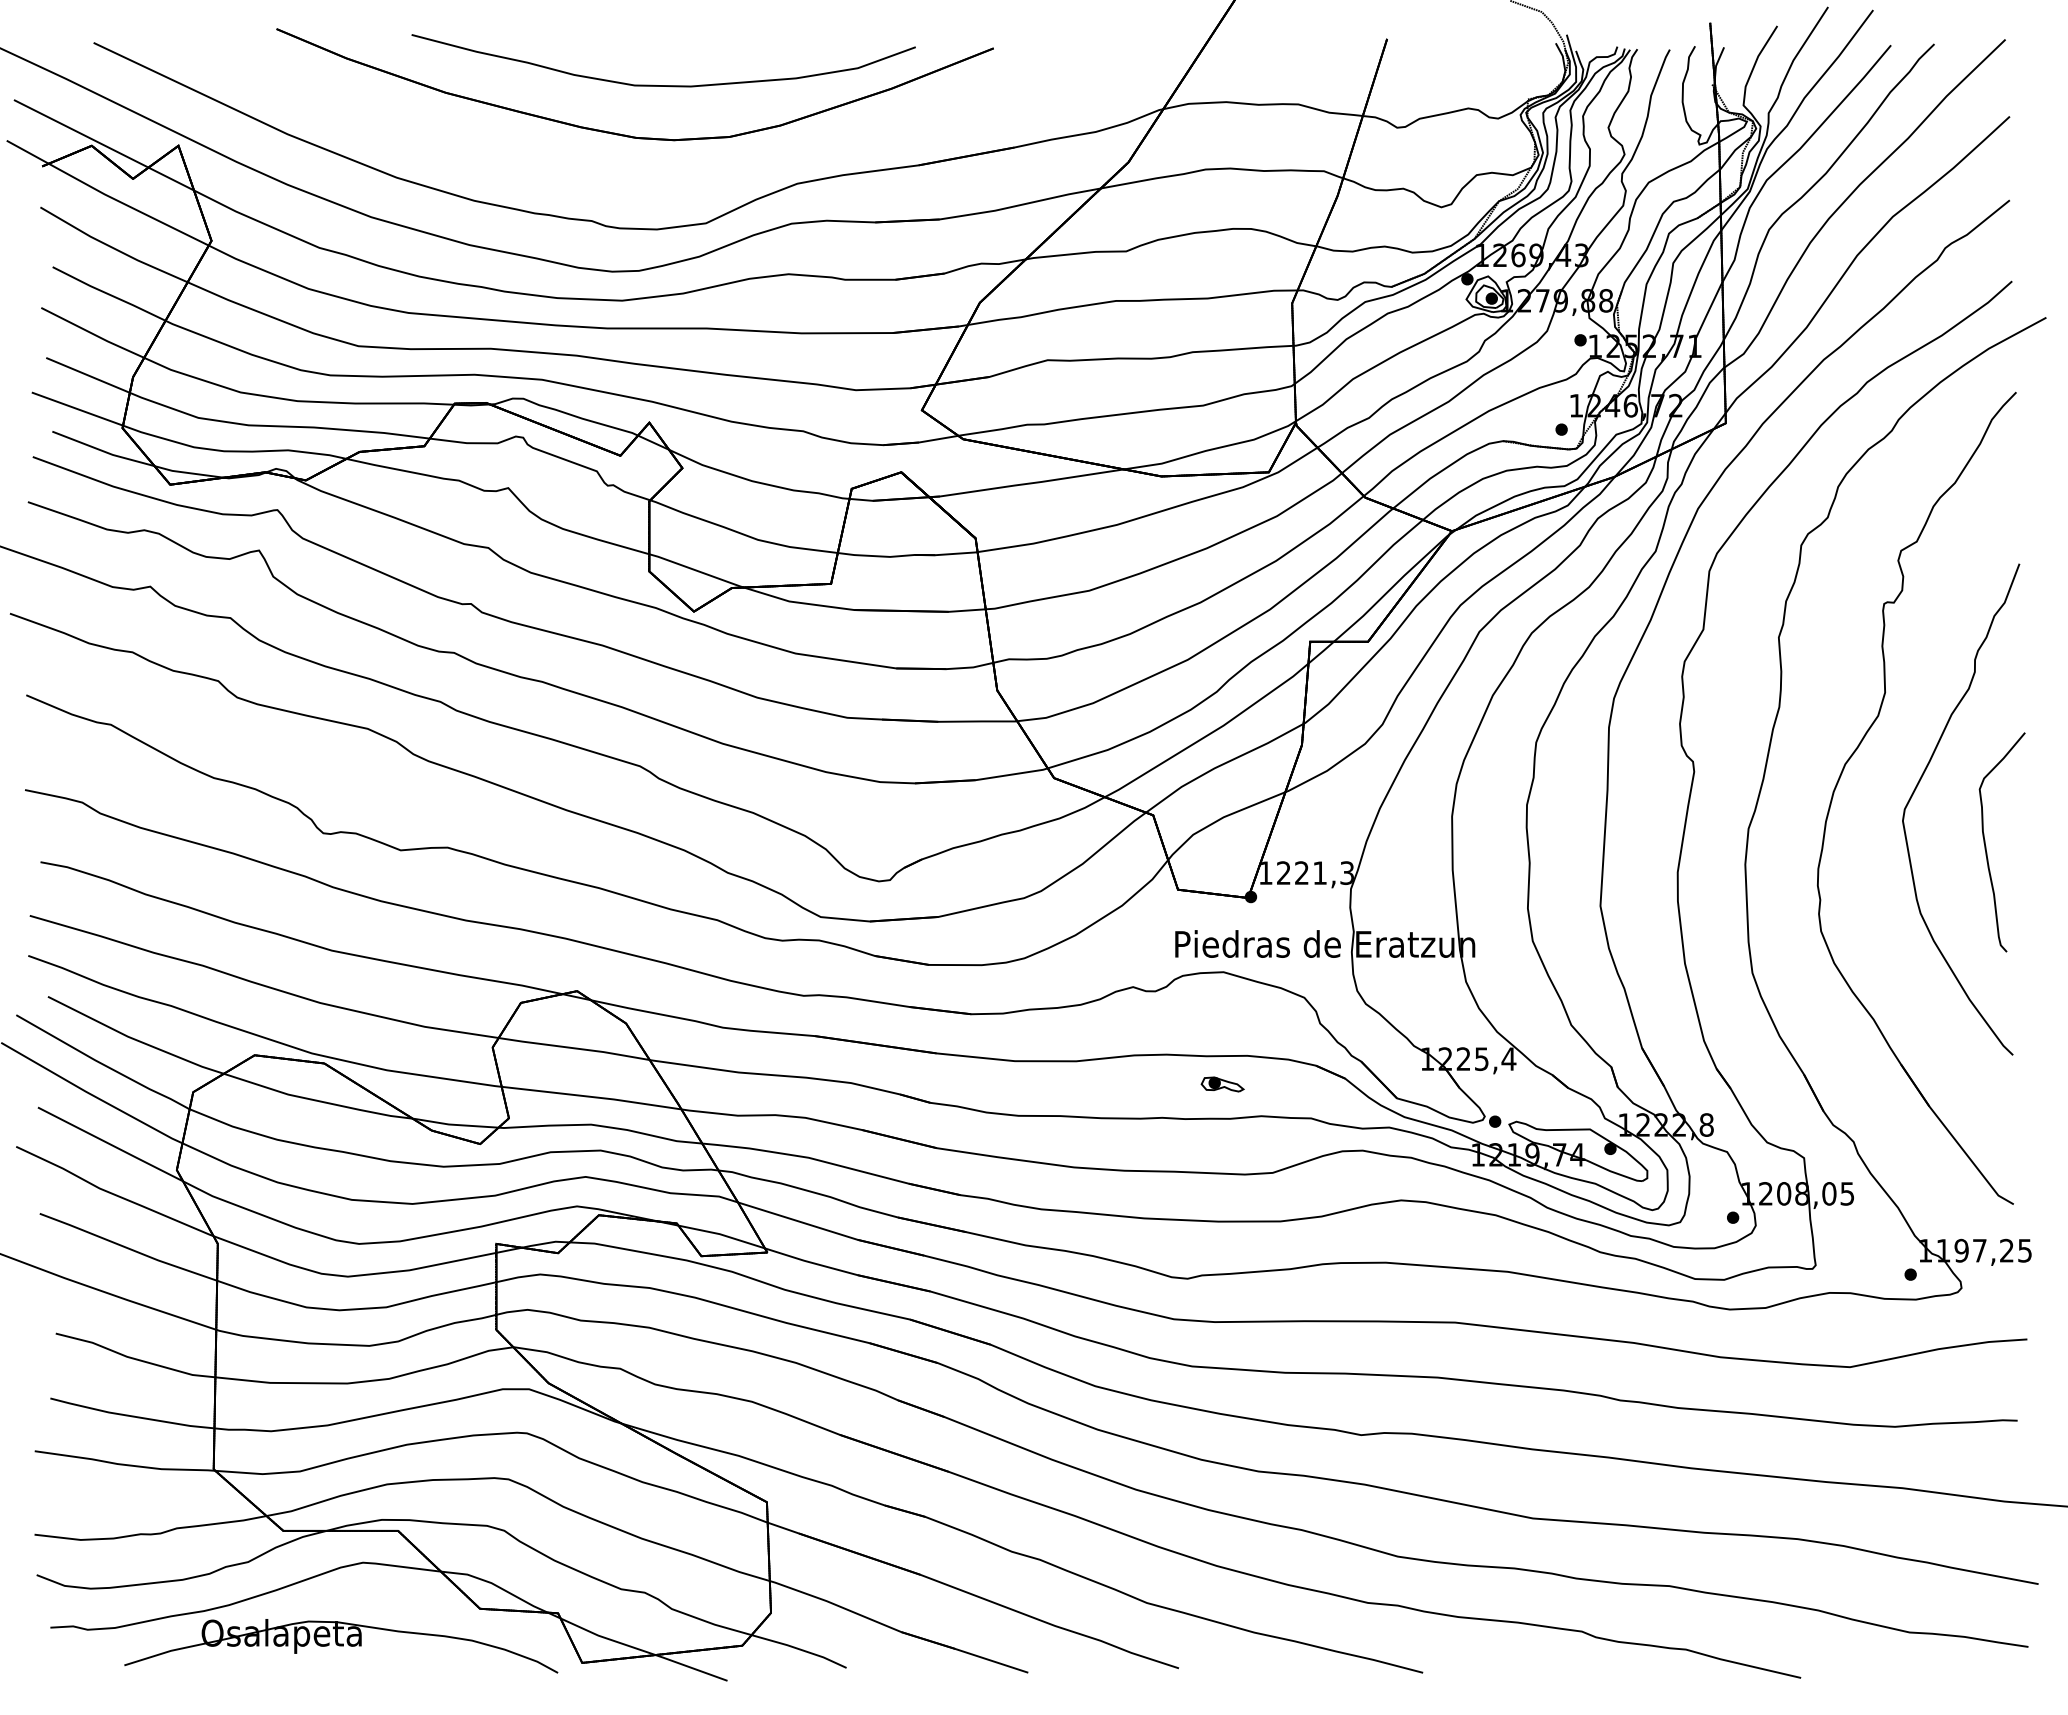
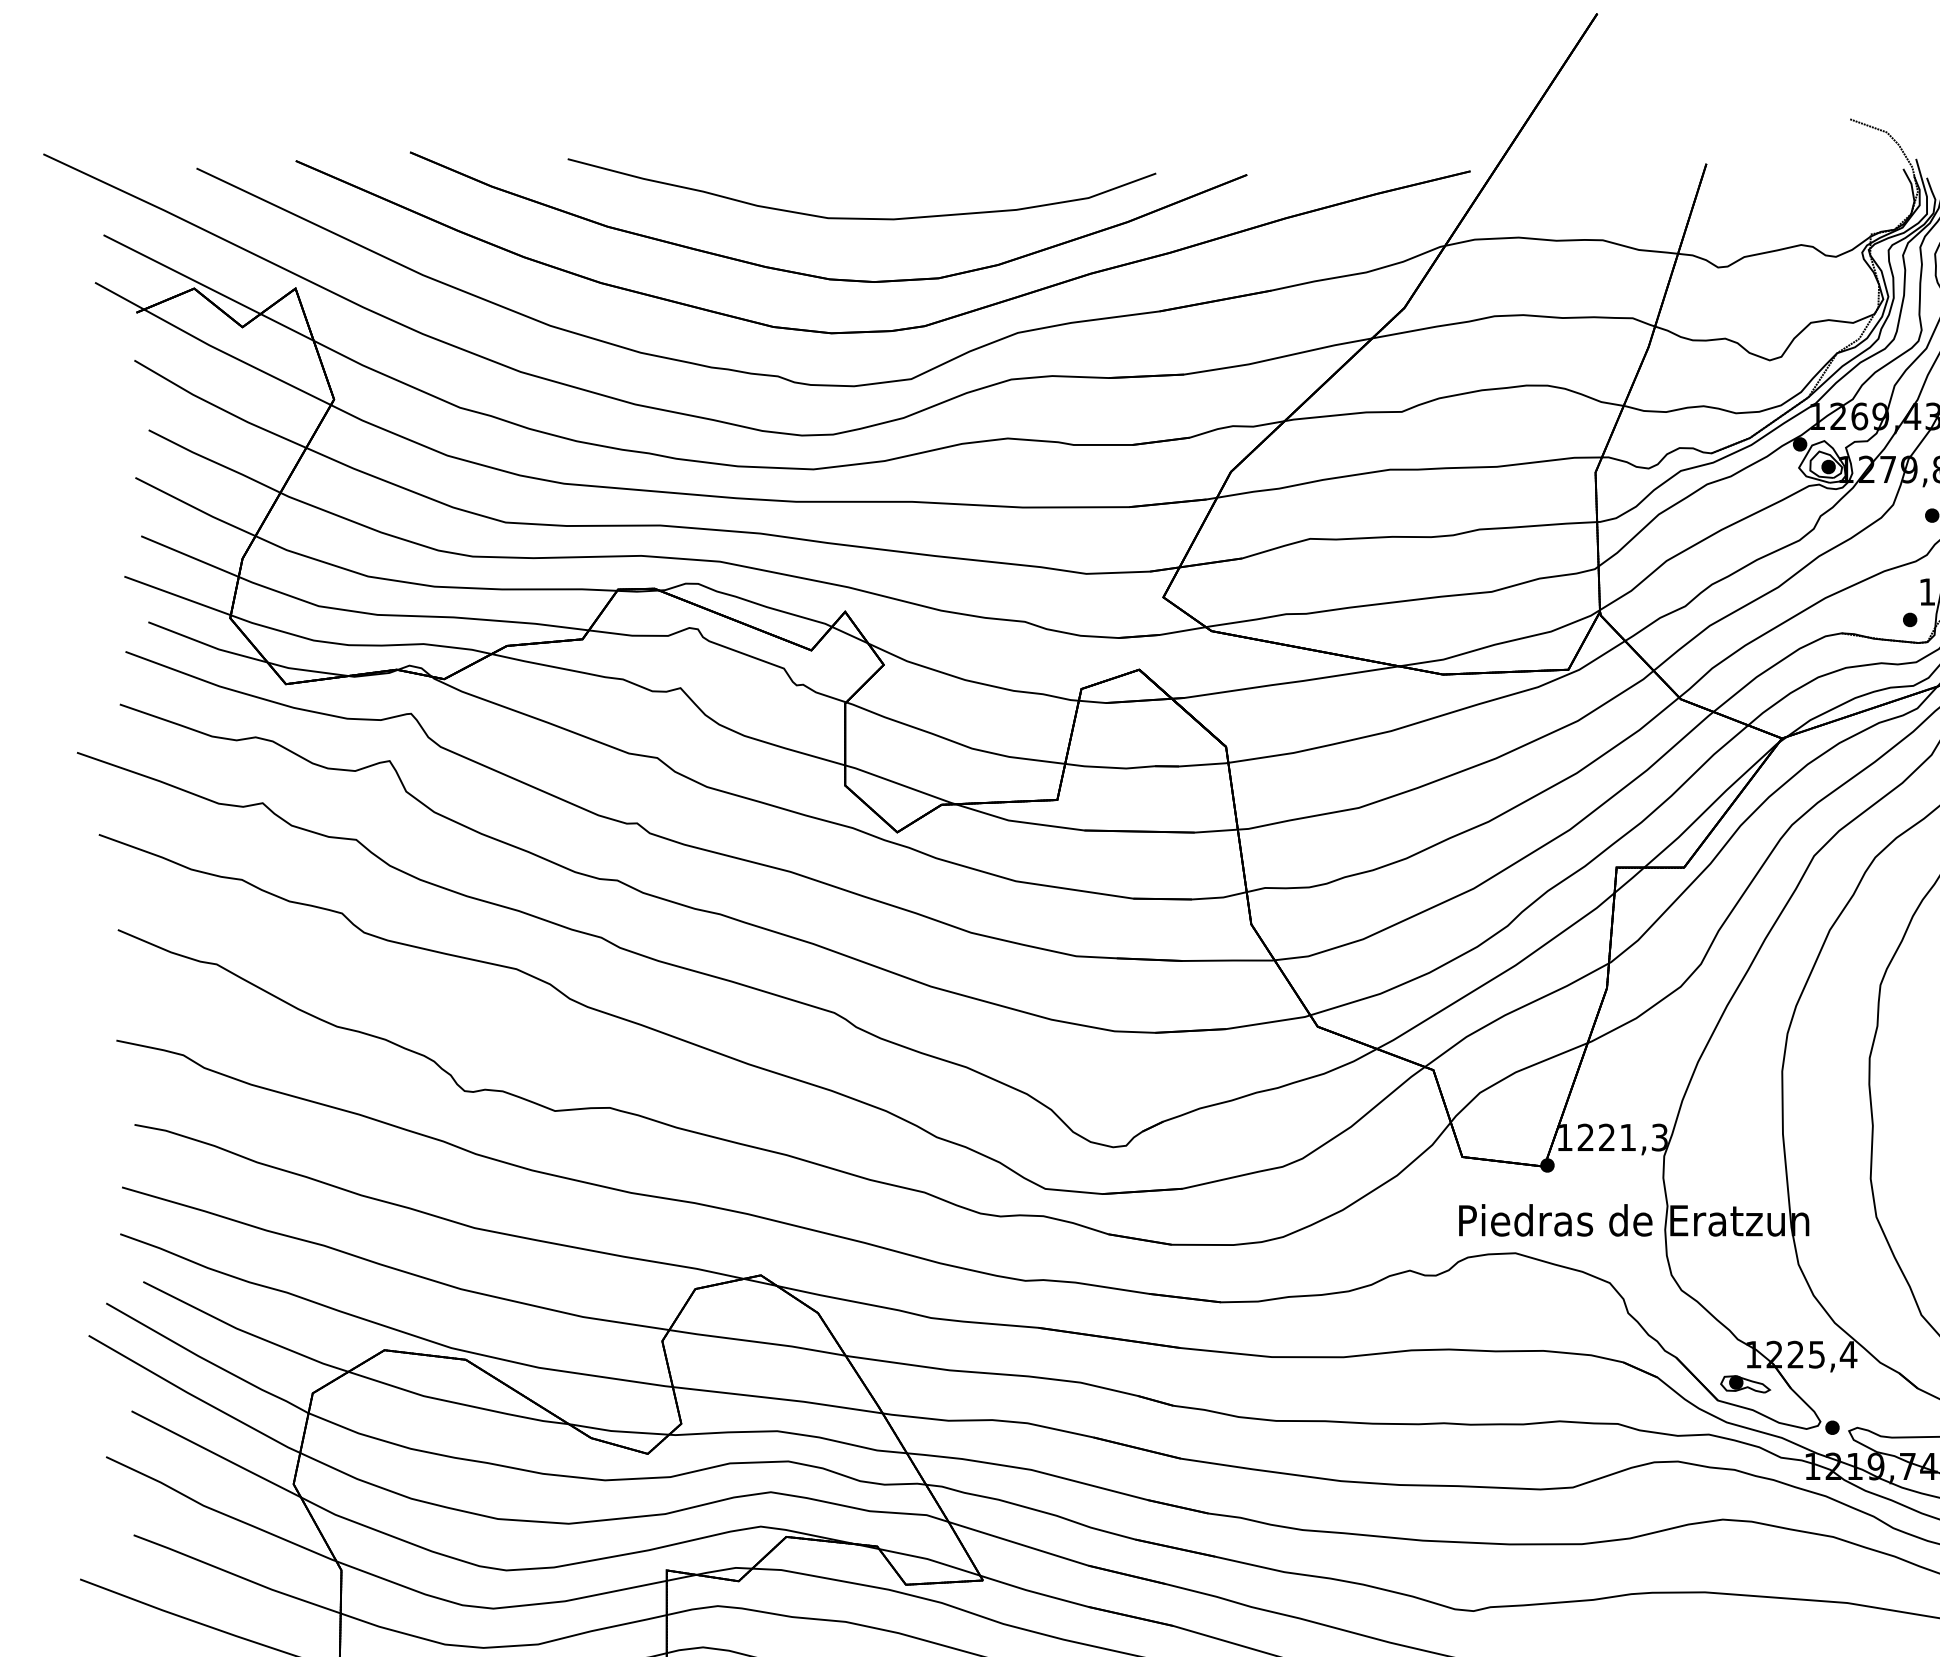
part: (691, 180) -> (894, 329), added
part: (1222, 1084) -> (1745, 1384), moved

